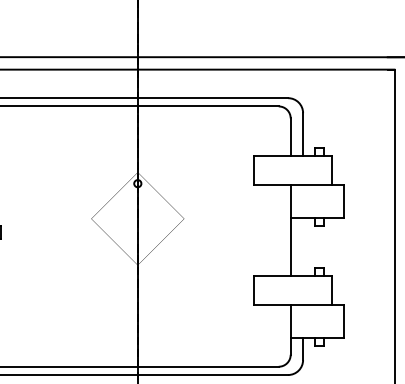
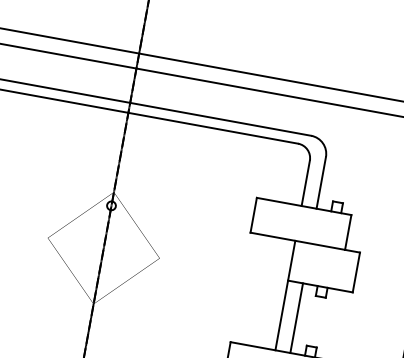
line: (303, 246) -> (297, 317), added

